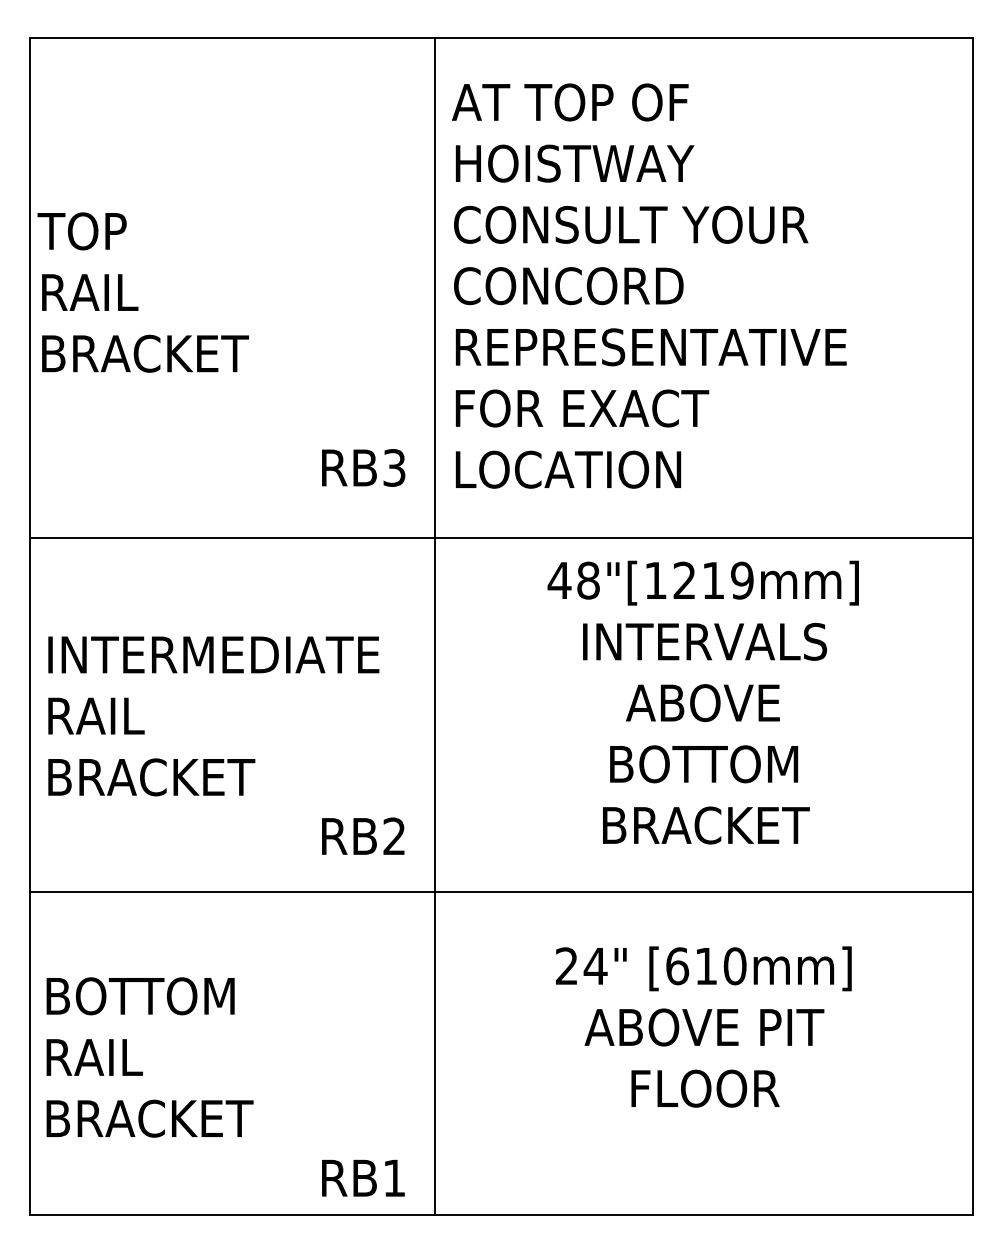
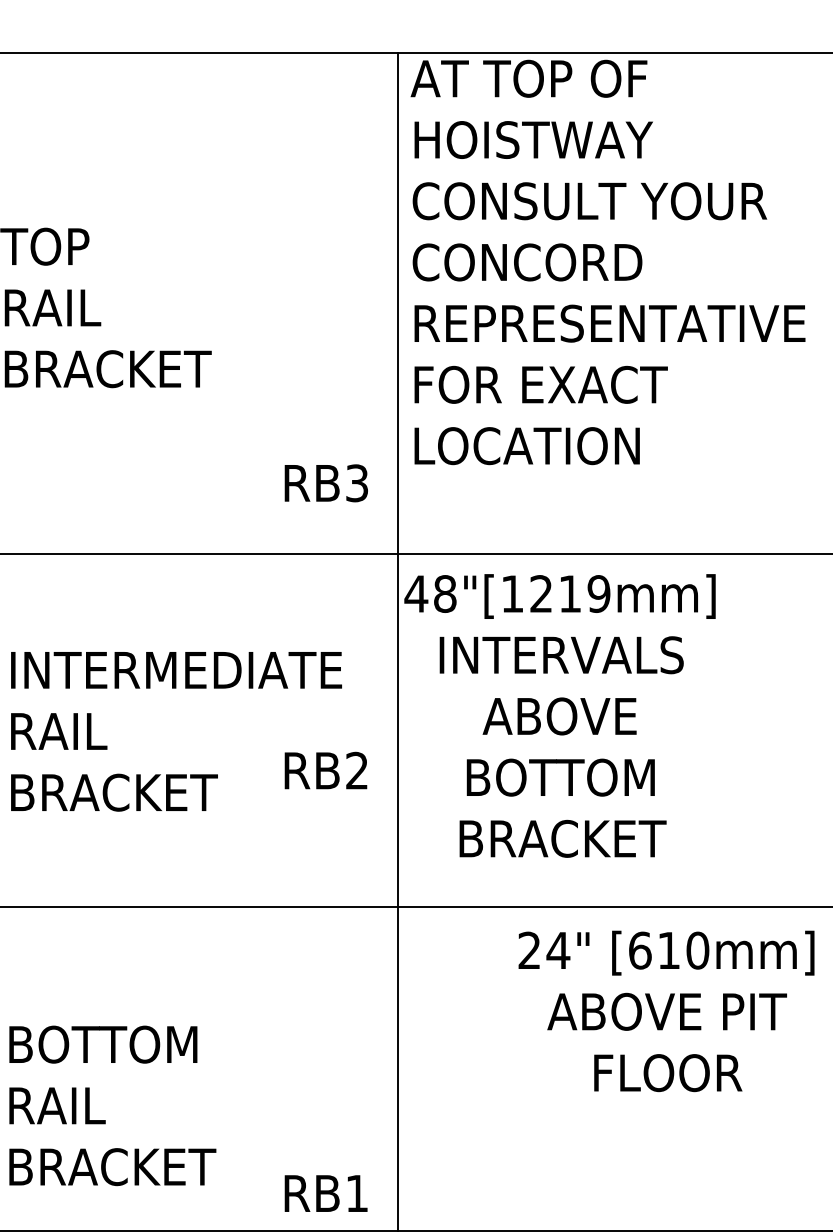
text: (649, 285) -> (608, 261), moved
text: (702, 702) -> (559, 715), moved
text: (363, 835) -> (326, 769), moved
text: (703, 1026) -> (666, 1010), moved
text: (149, 1057) -> (112, 1105), moved

